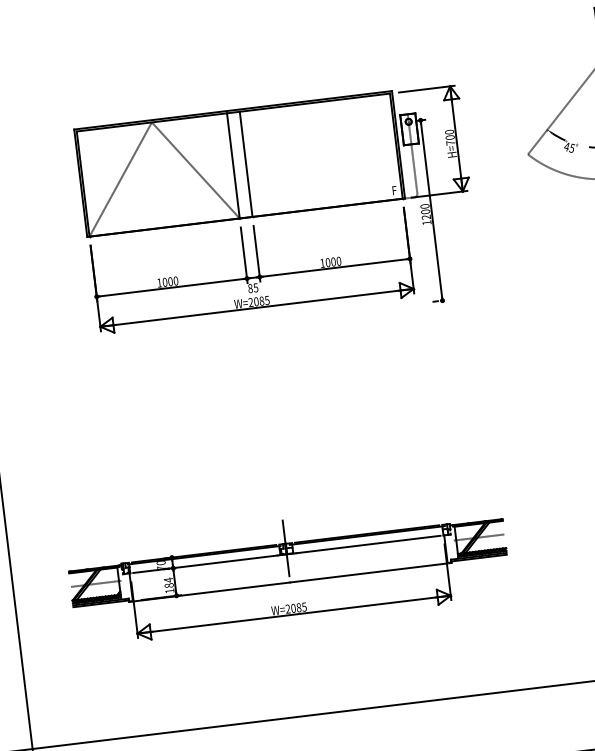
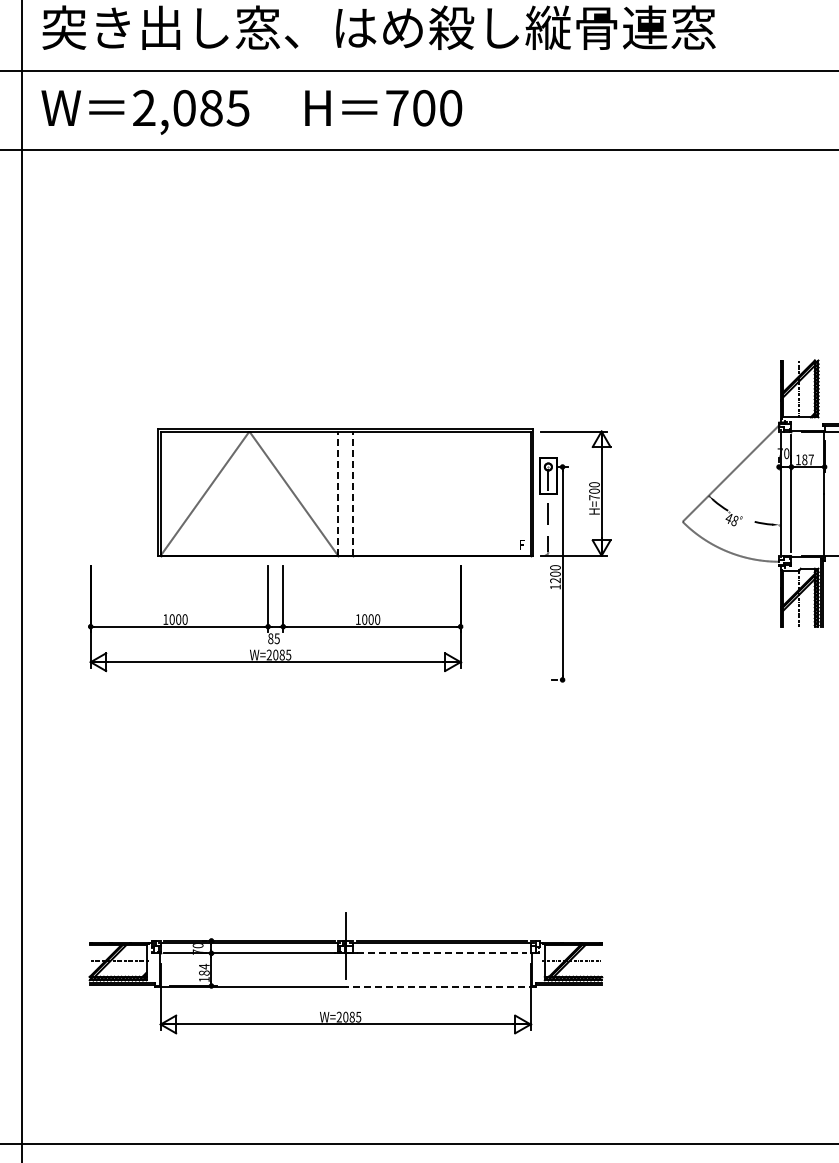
text: (571, 148) -> (734, 520), 45 -> 48
line: (246, 164) -> (353, 493), solid -> dashed
line: (233, 165) -> (338, 493), solid -> dashed
part: (246, 271) -> (268, 618), moved
line: (368, 544) -> (442, 953), solid -> dashed
line: (370, 572) -> (440, 986), solid -> dashed

